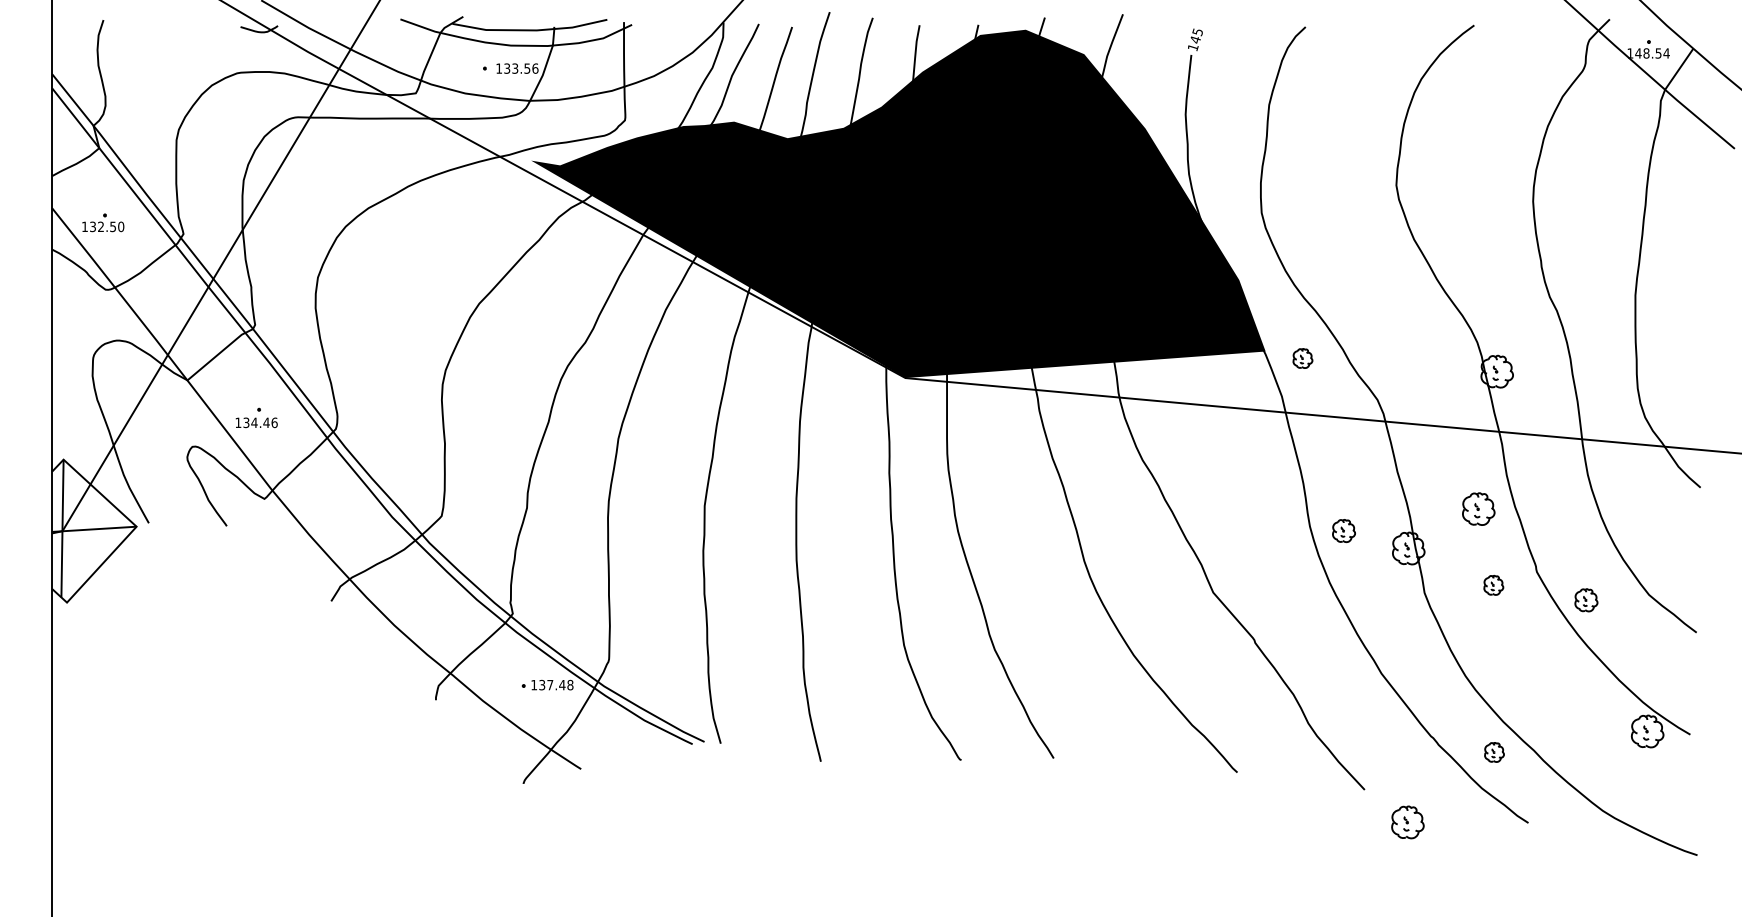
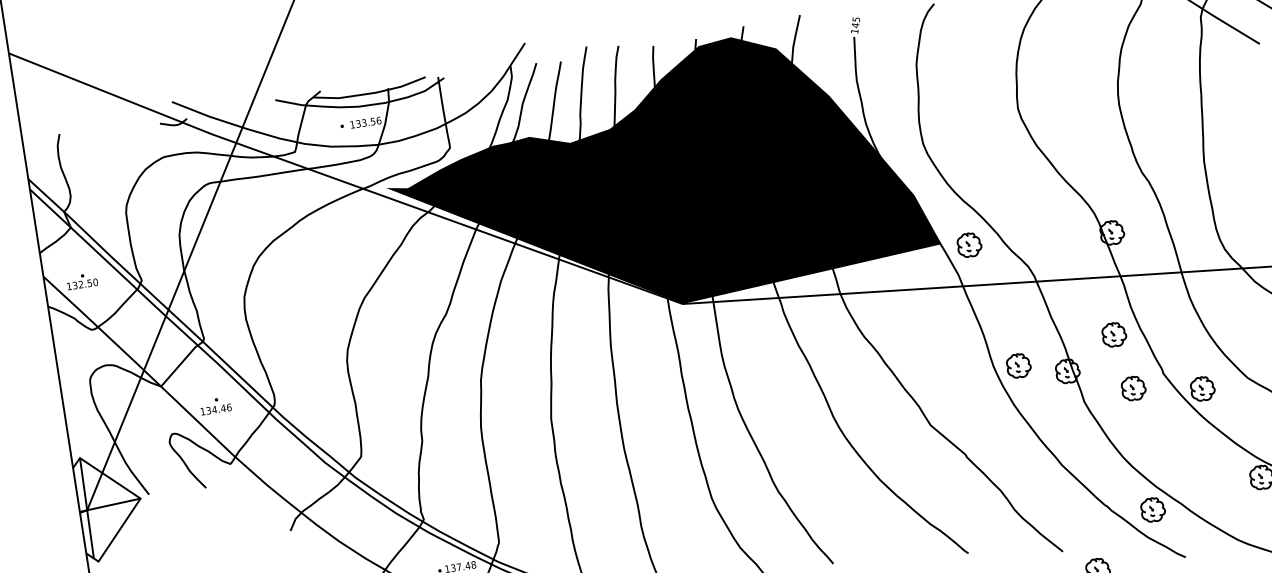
part: (1302, 358) -> (969, 245), size x1.67
part: (1343, 530) -> (1018, 365), size x1.43
part: (1493, 585) -> (1133, 388), size x1.67
part: (1586, 600) -> (1202, 389), size x1.43
part: (1494, 752) -> (1153, 509), size x1.67

